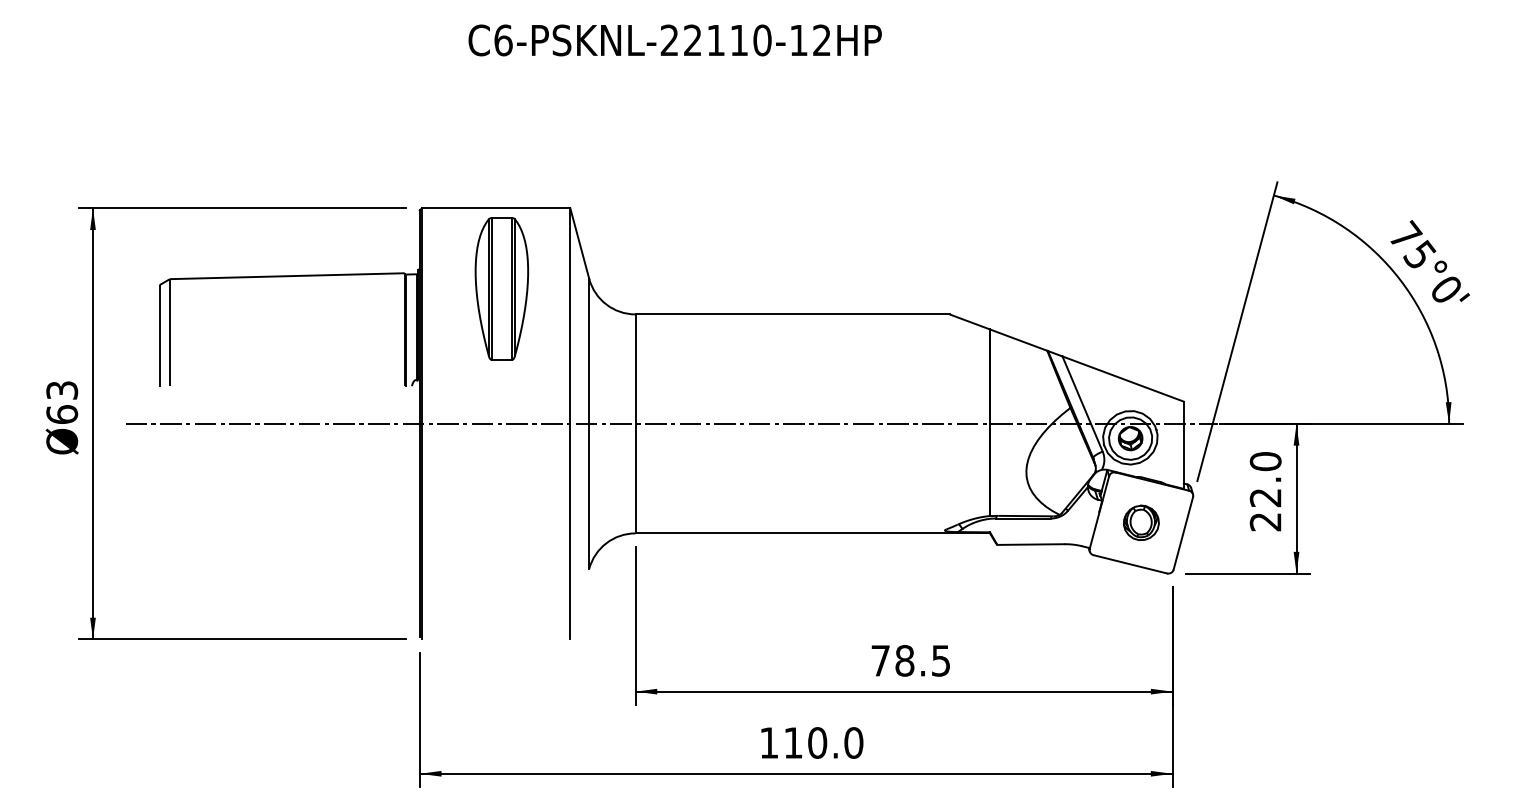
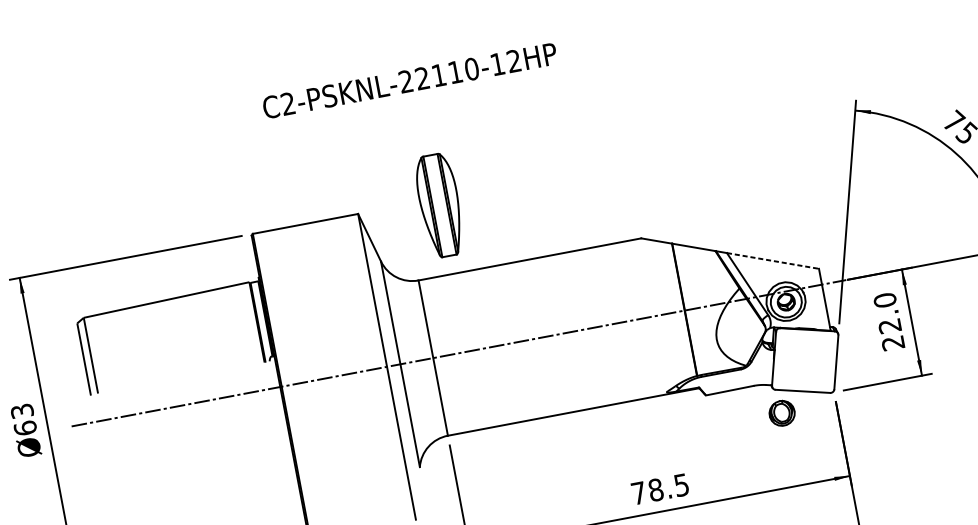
text: (503, 40) -> (288, 103), C6-PSKNL-22110-12HP -> C2-PSKNL-22110-12HP
part: (501, 288) -> (439, 205), moved
line: (1123, 379) -> (773, 261), solid -> dashed
part: (1141, 522) -> (782, 413), moved

